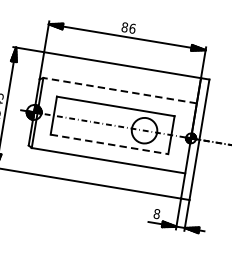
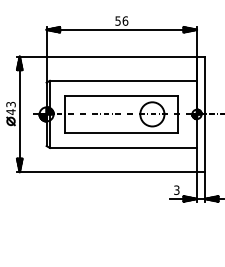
text: (124, 26) -> (117, 20), 86 -> 56
line: (120, 90) -> (123, 80), dashed -> solid
line: (110, 144) -> (122, 132), dashed -> solid
text: (156, 213) -> (176, 189), 8 -> 3

